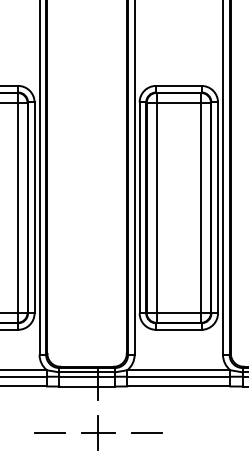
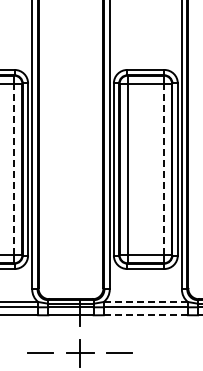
line: (17, 207) -> (14, 169), solid -> dashed
line: (201, 207) -> (164, 169), solid -> dashed
line: (179, 370) -> (146, 302), solid -> dashed
line: (178, 386) -> (145, 315), solid -> dashed

